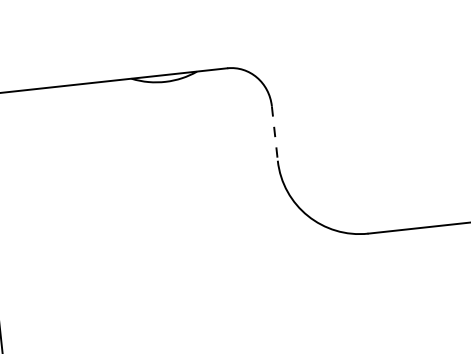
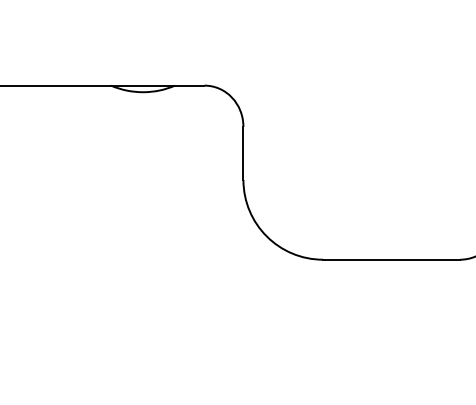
line: (274, 133) -> (243, 153), dashed -> solid

